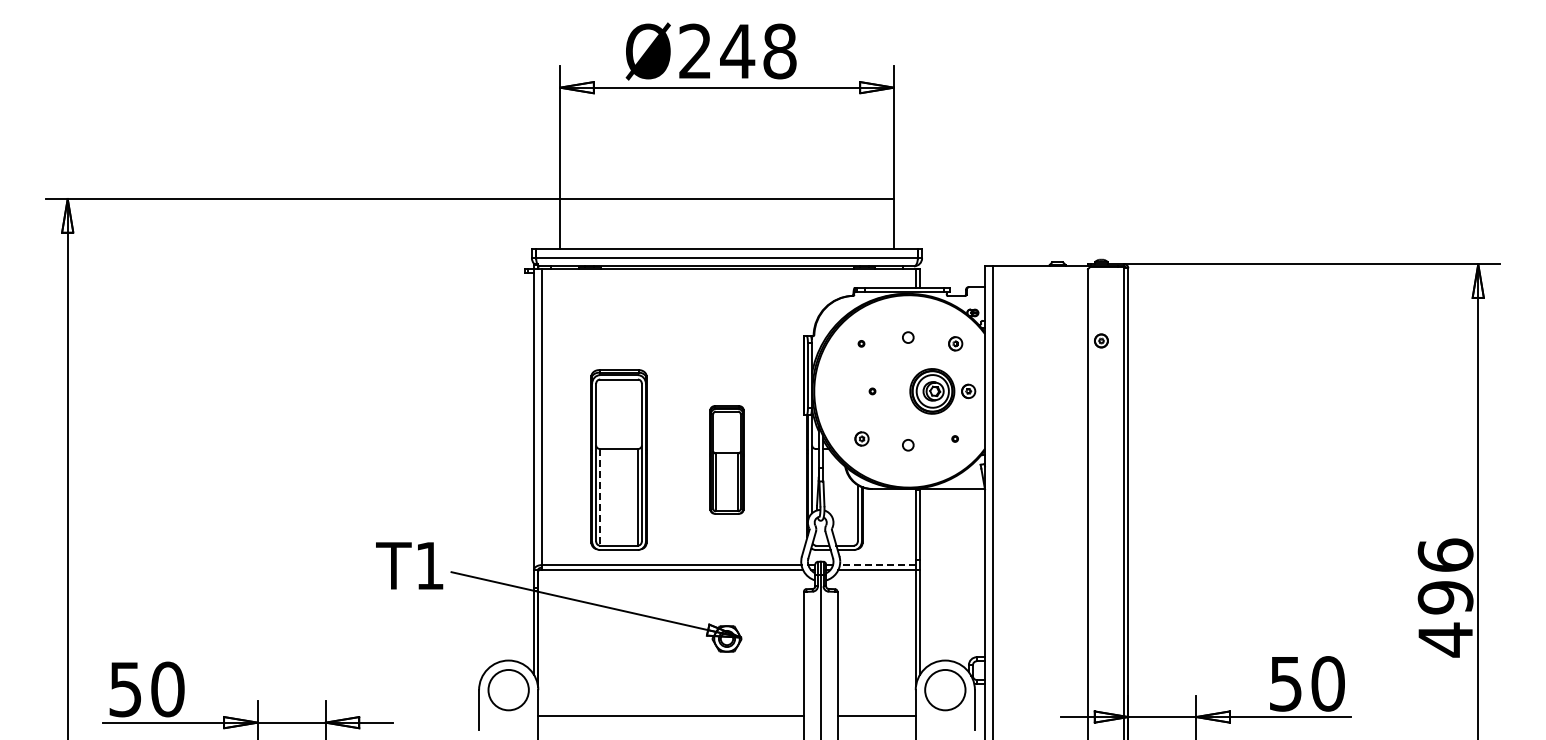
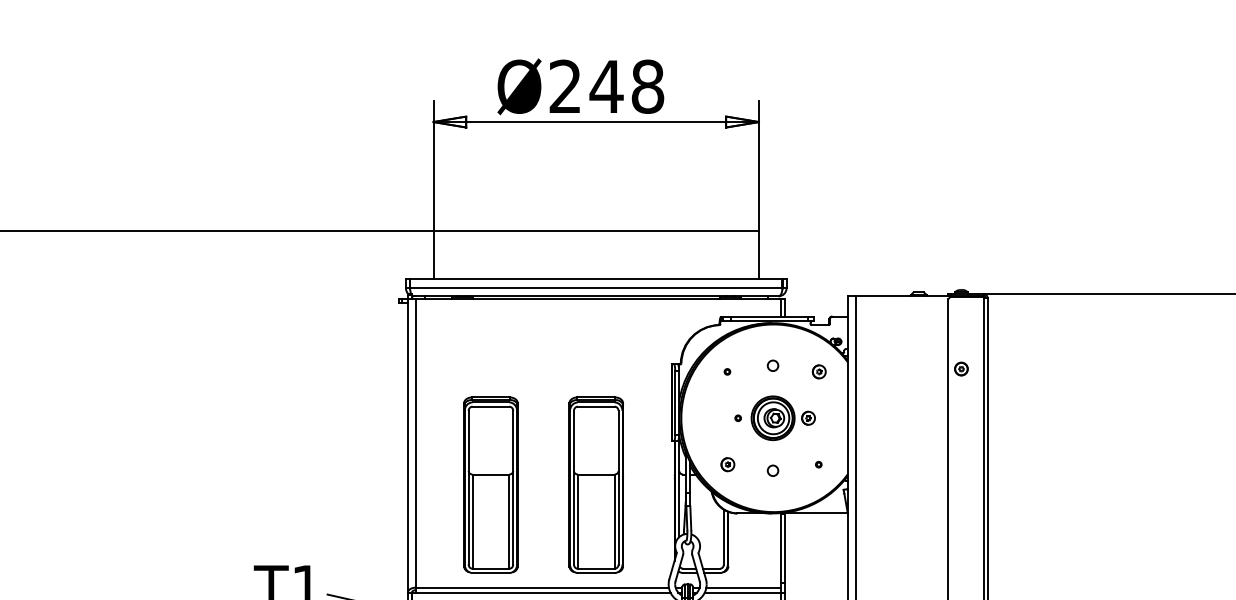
part: (942, 391) -> (783, 418), moved
part: (726, 459) -> (595, 484), size x1.67
line: (600, 497) -> (472, 521), dashed -> solid
line: (877, 565) -> (743, 588), dashed -> solid

